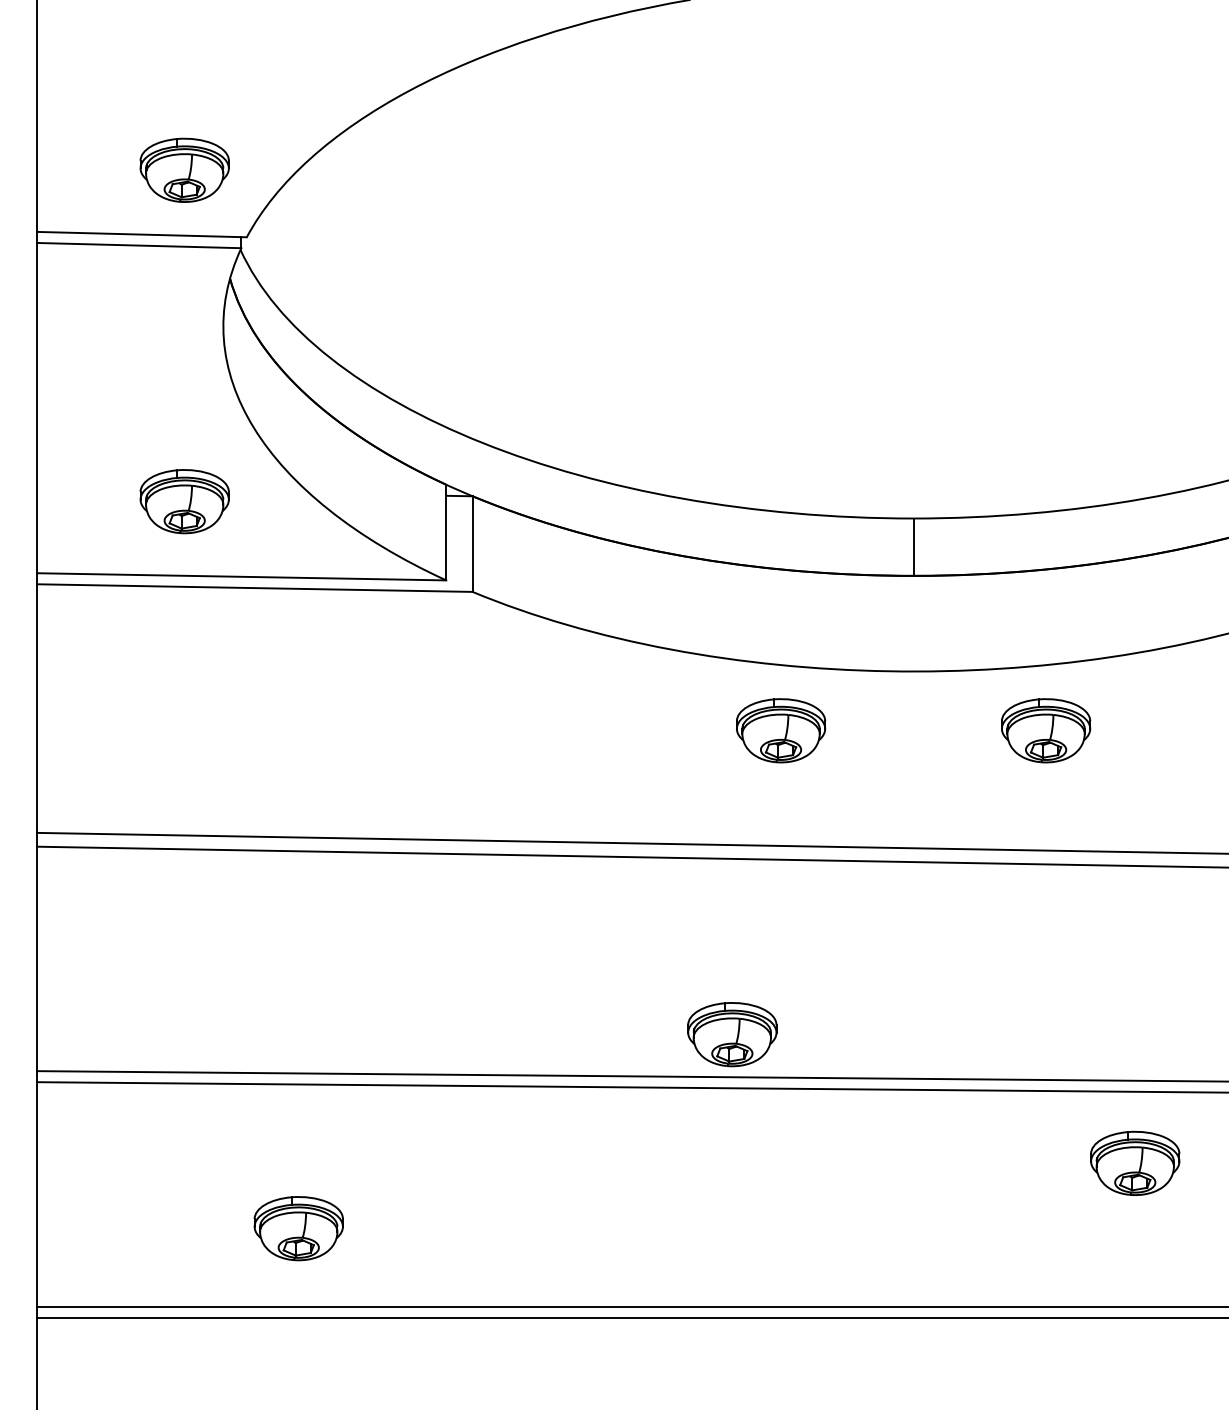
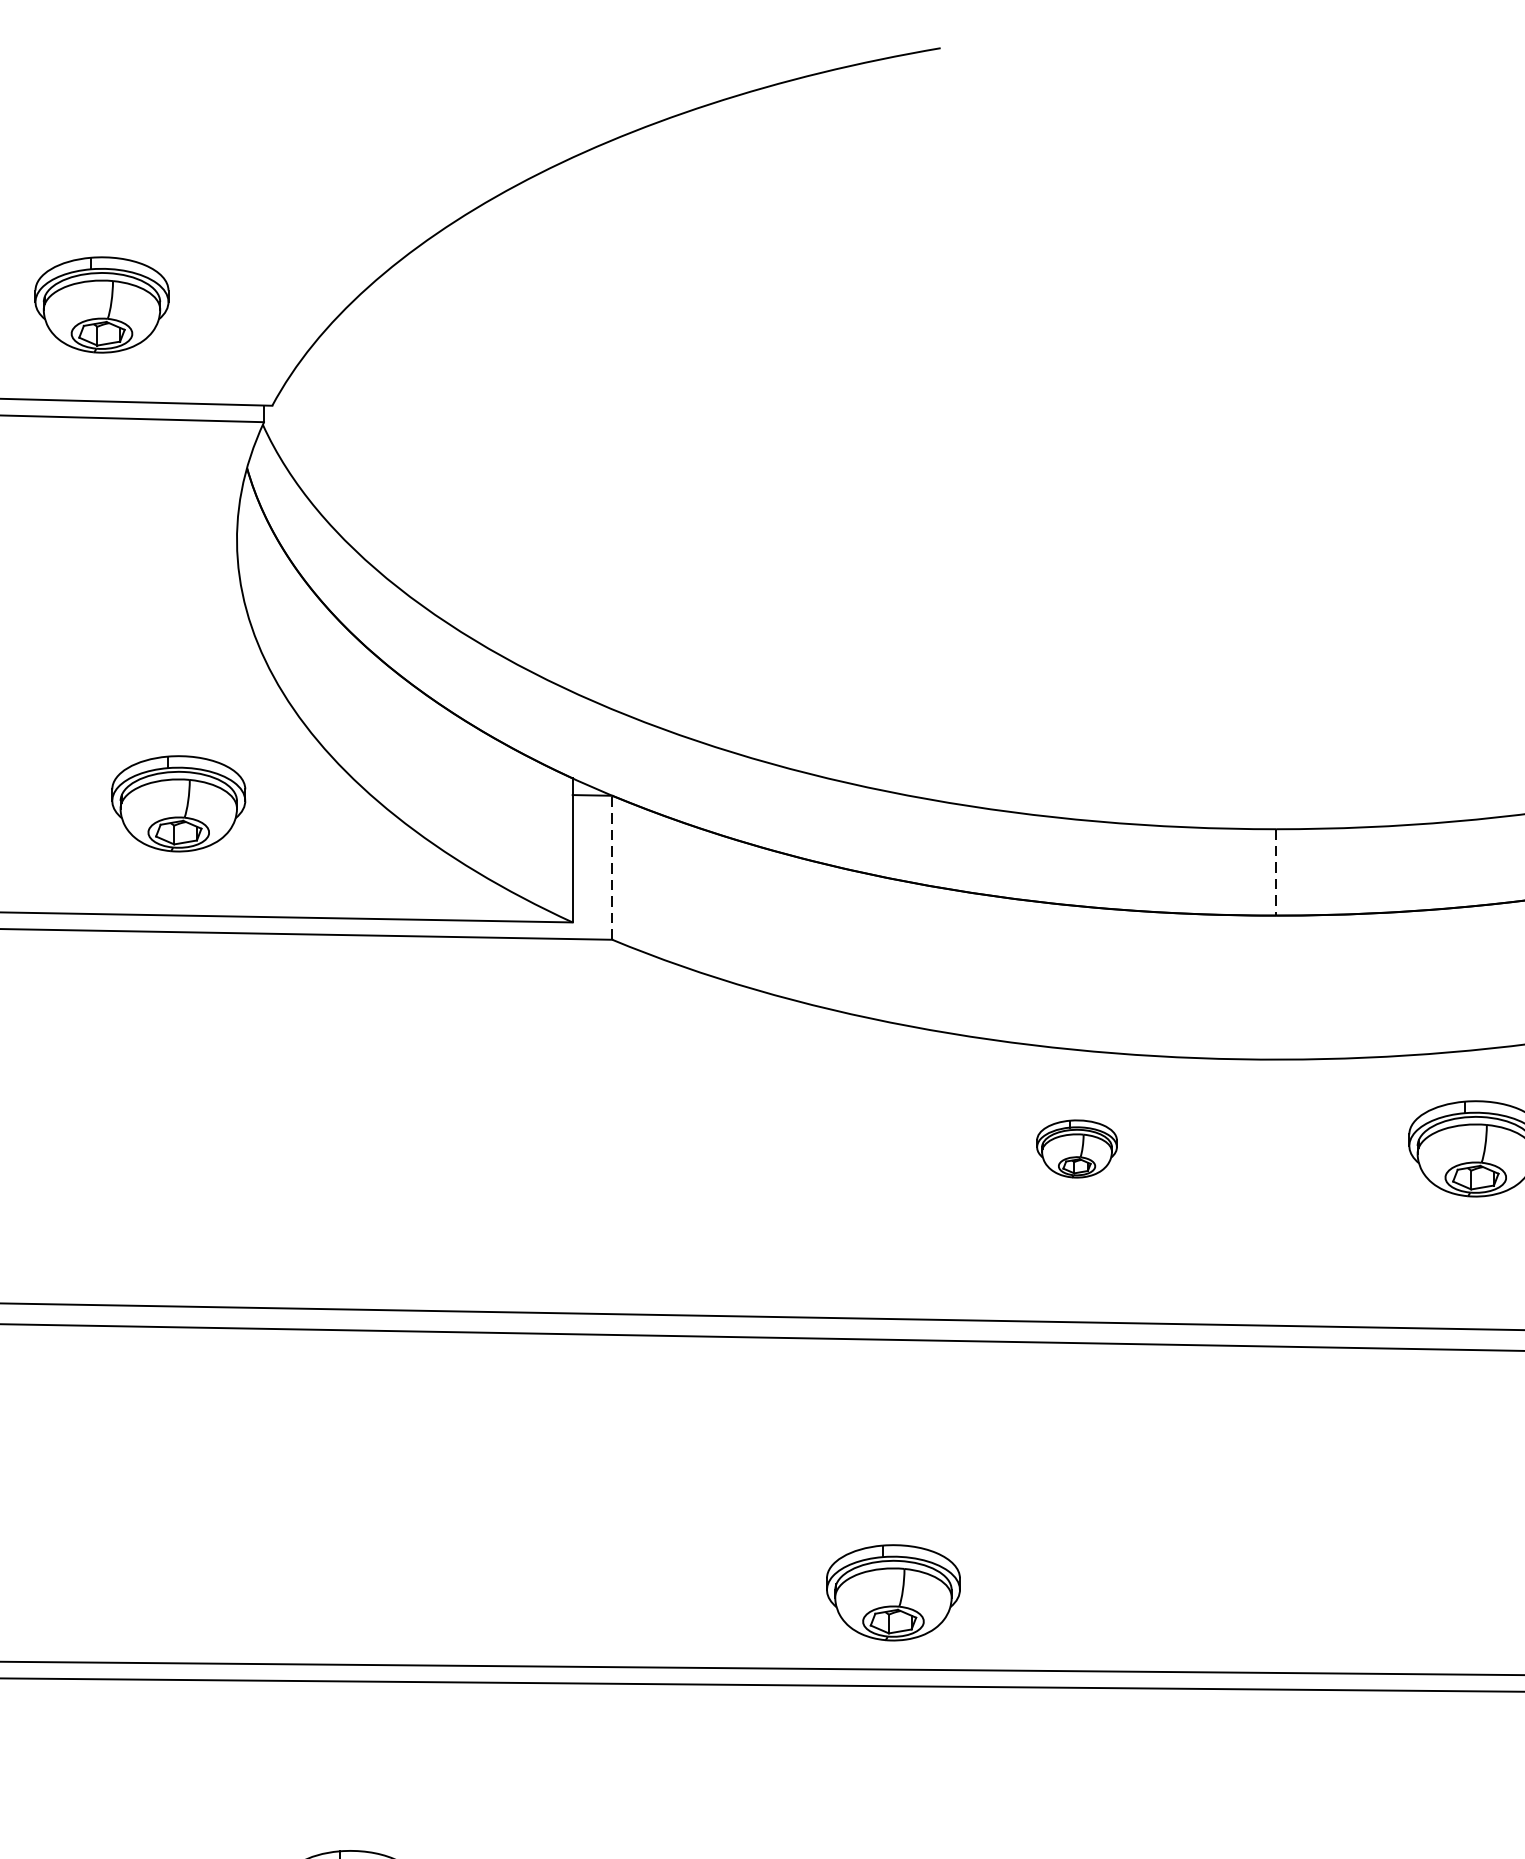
part: (184, 169) -> (101, 303), moved
line: (472, 544) -> (612, 868), solid -> dashed
line: (913, 547) -> (1276, 872), solid -> dashed
part: (781, 730) -> (1077, 1148), size x0.6
part: (732, 1034) -> (893, 1592), moved

